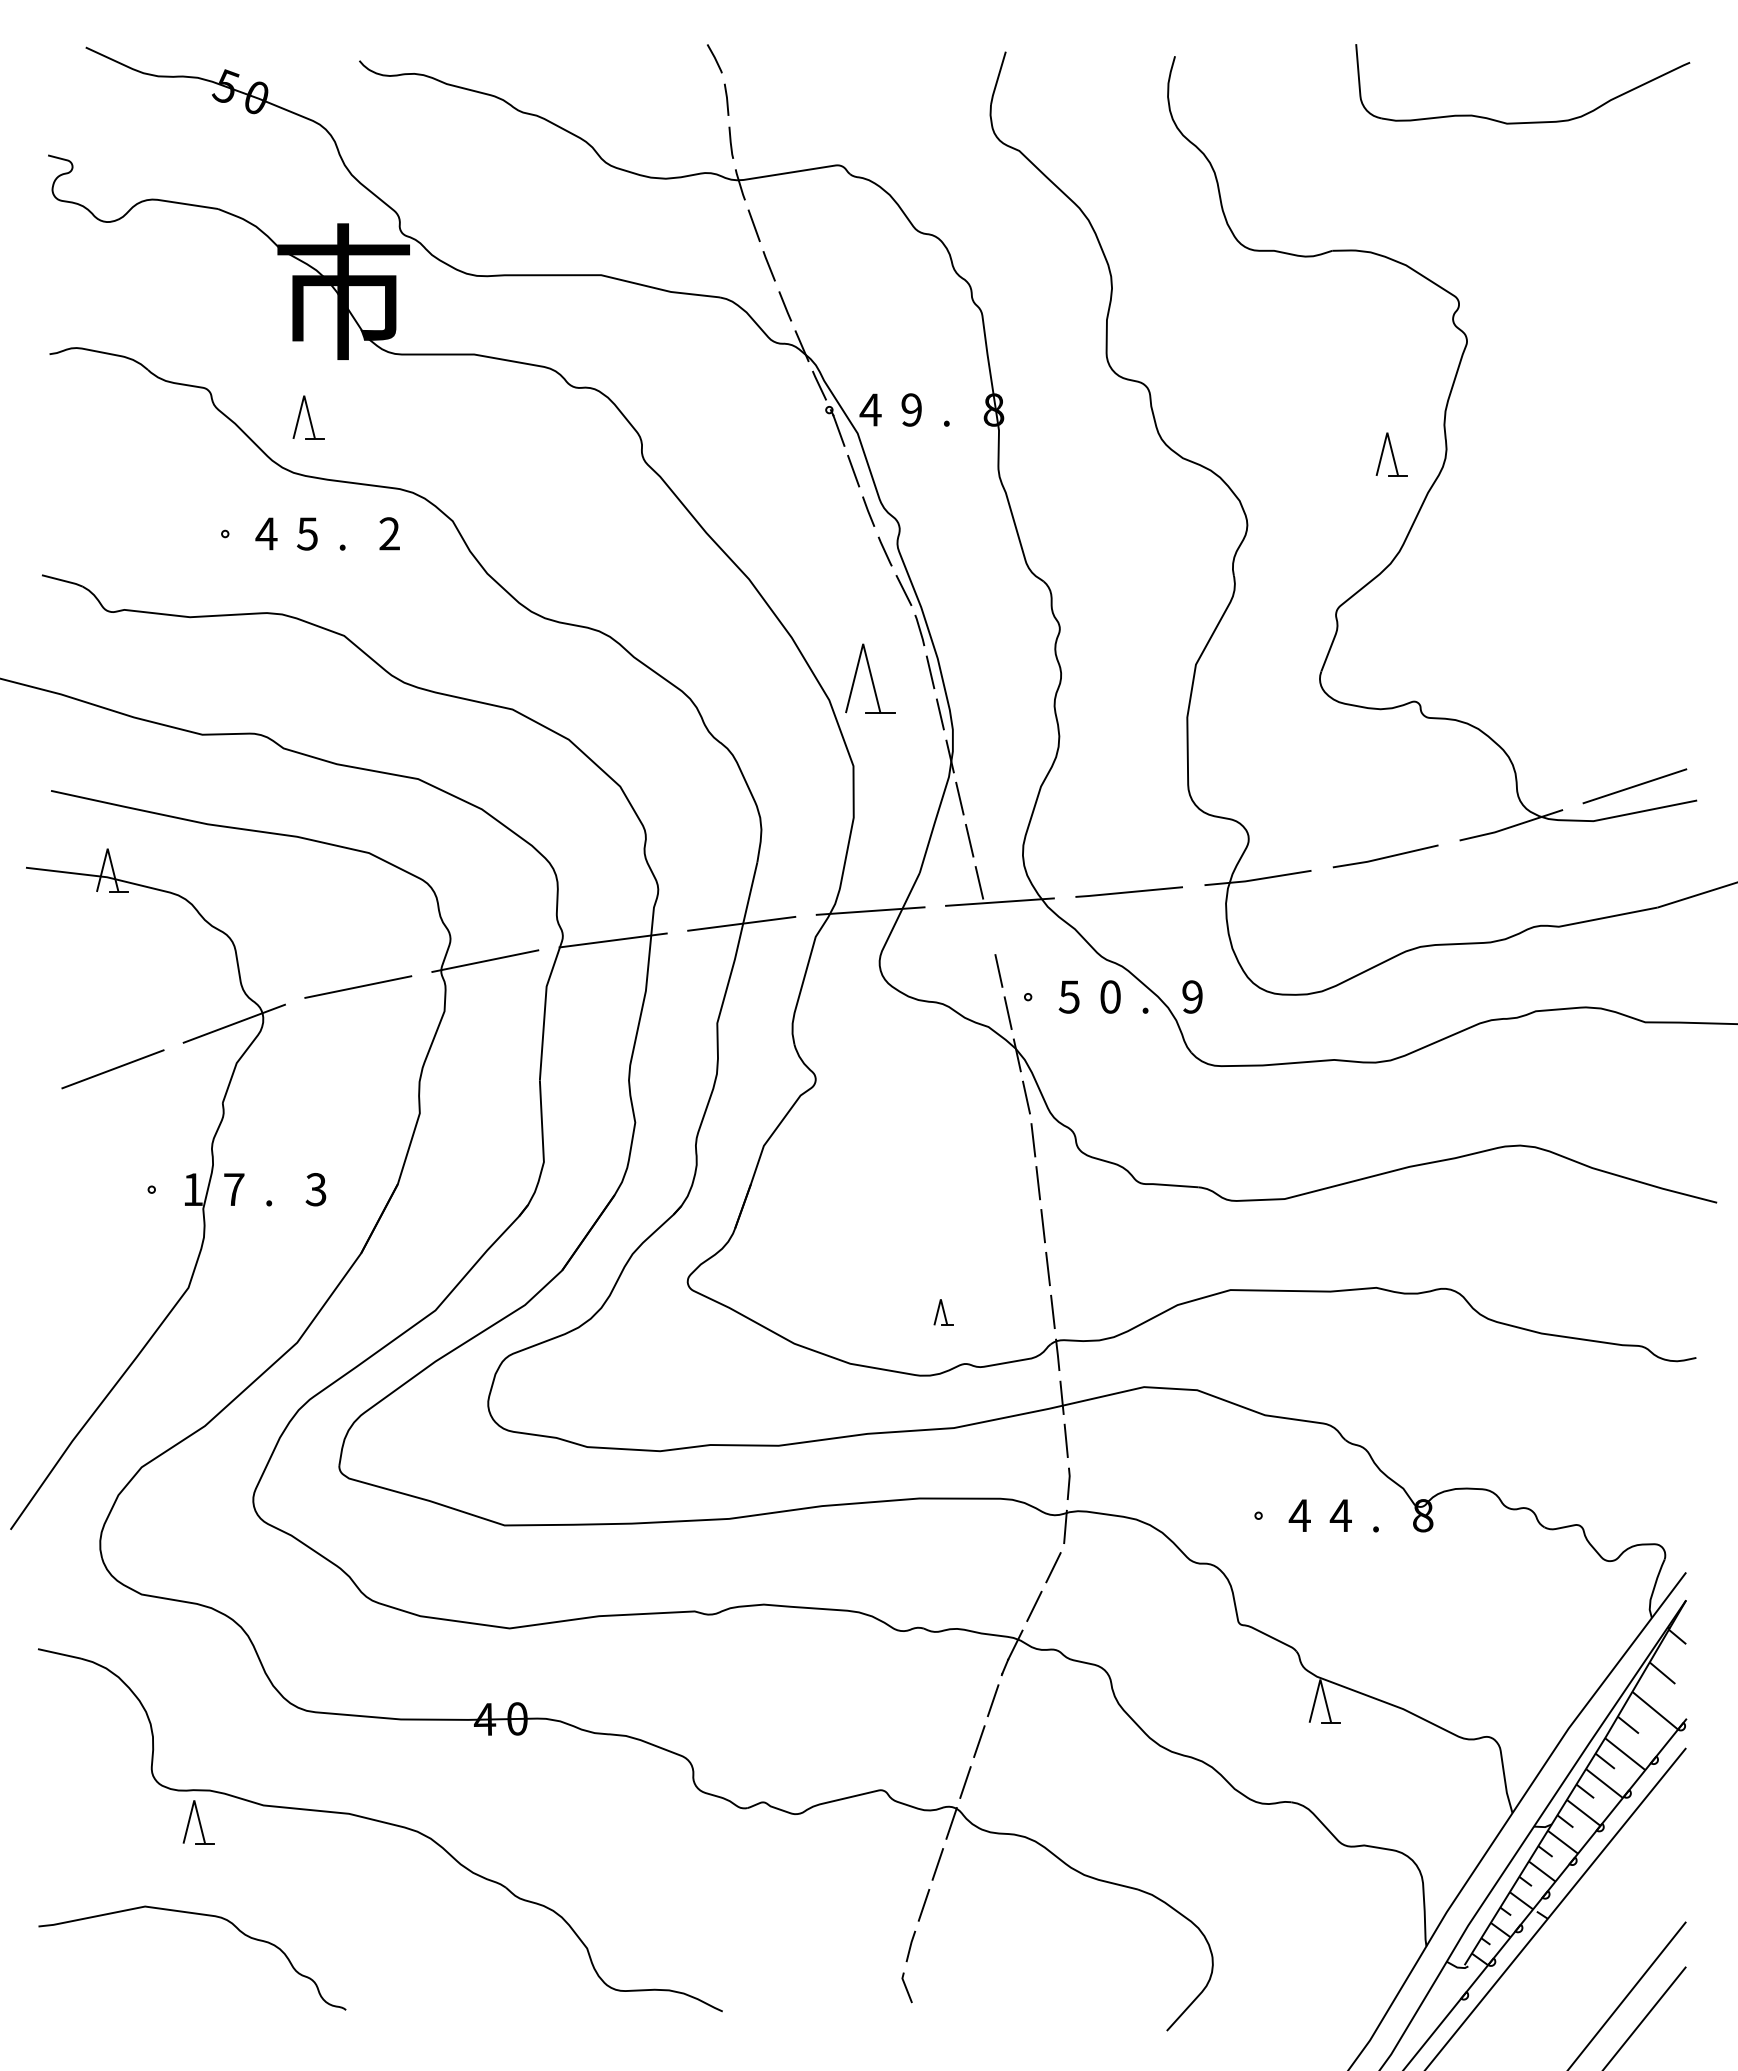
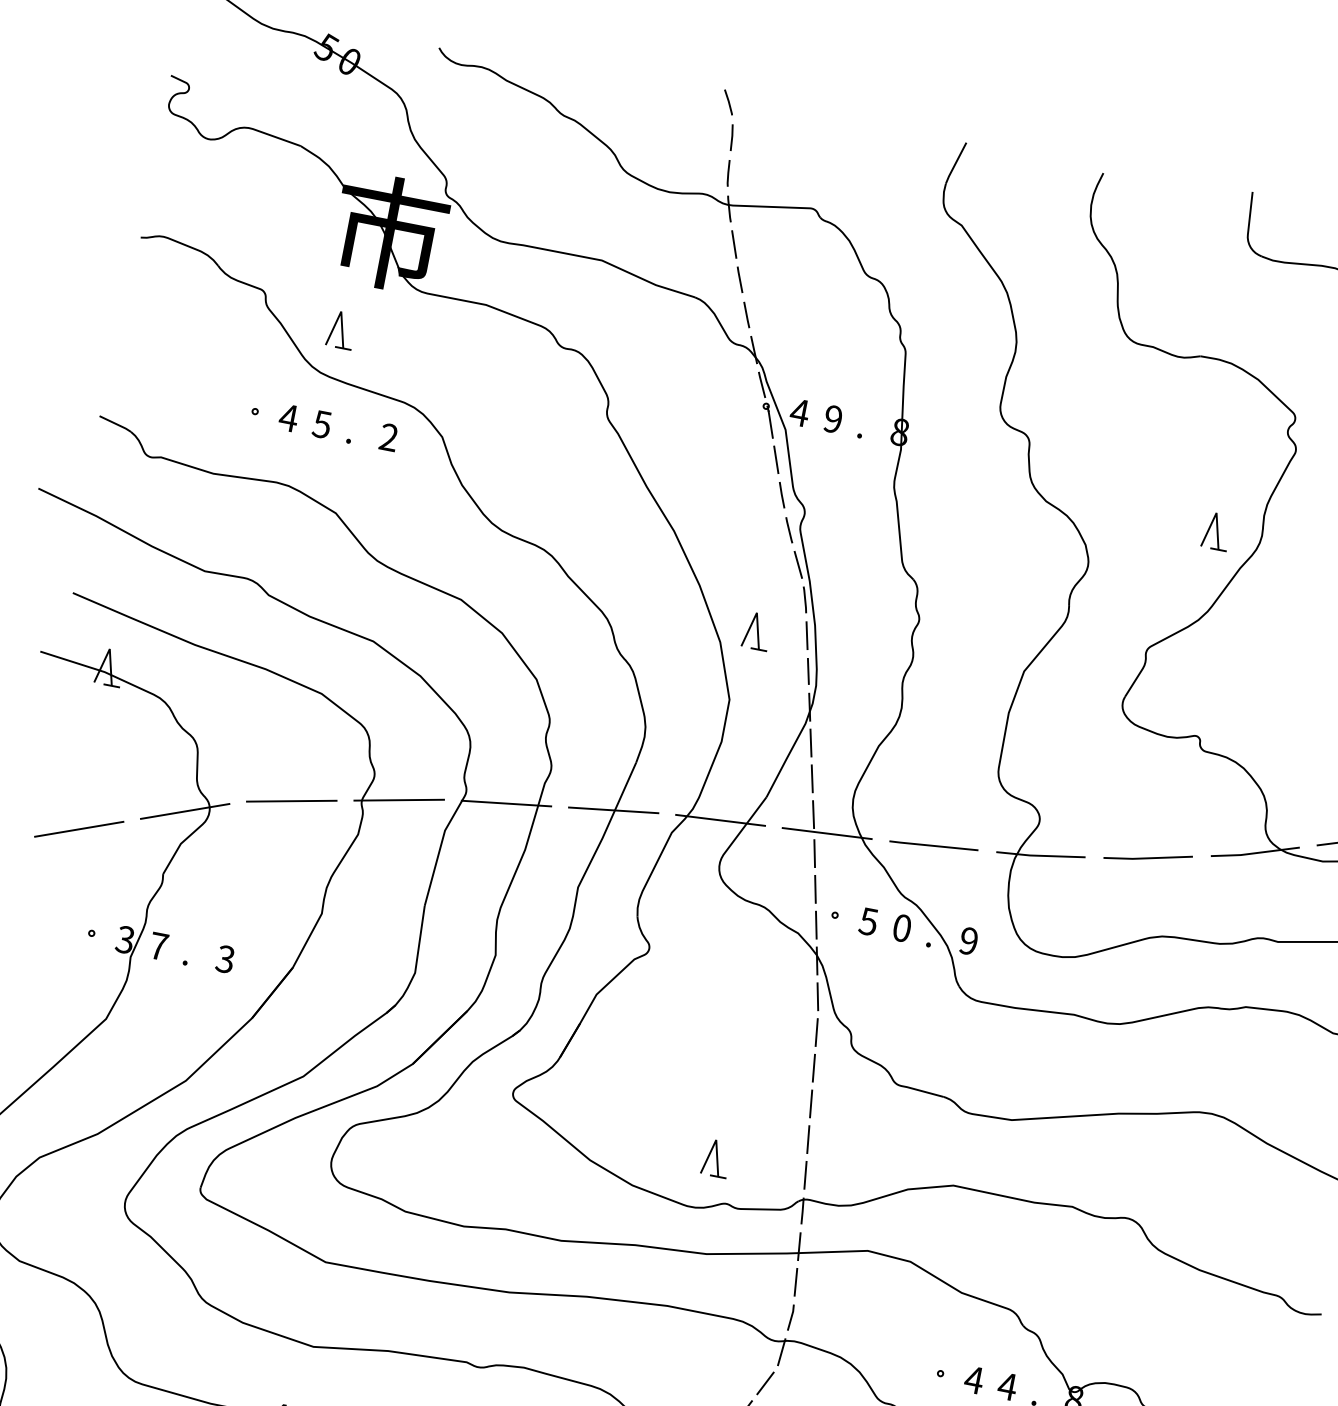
part: (870, 678) -> (757, 631), size x0.62
line: (989, 928) -> (814, 853), added
text: (192, 1189) -> (124, 939), 1 -> 3
part: (943, 1312) -> (716, 1158), size x1.67

